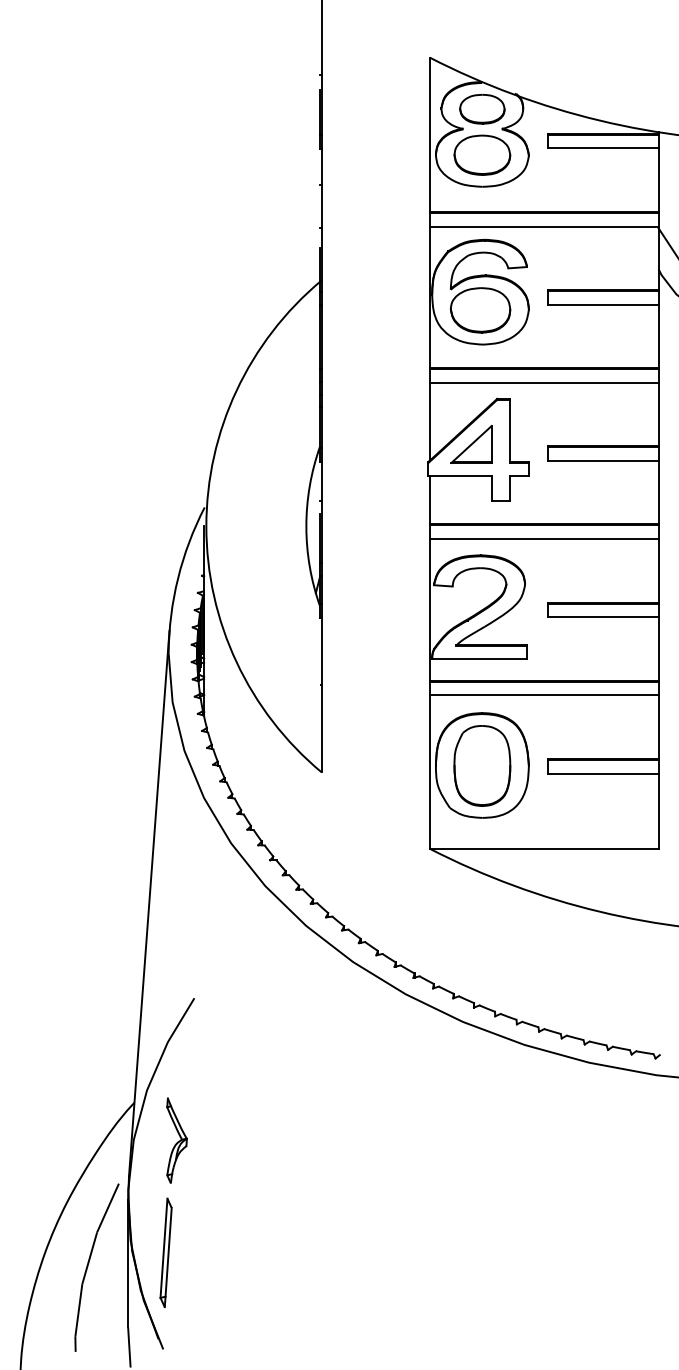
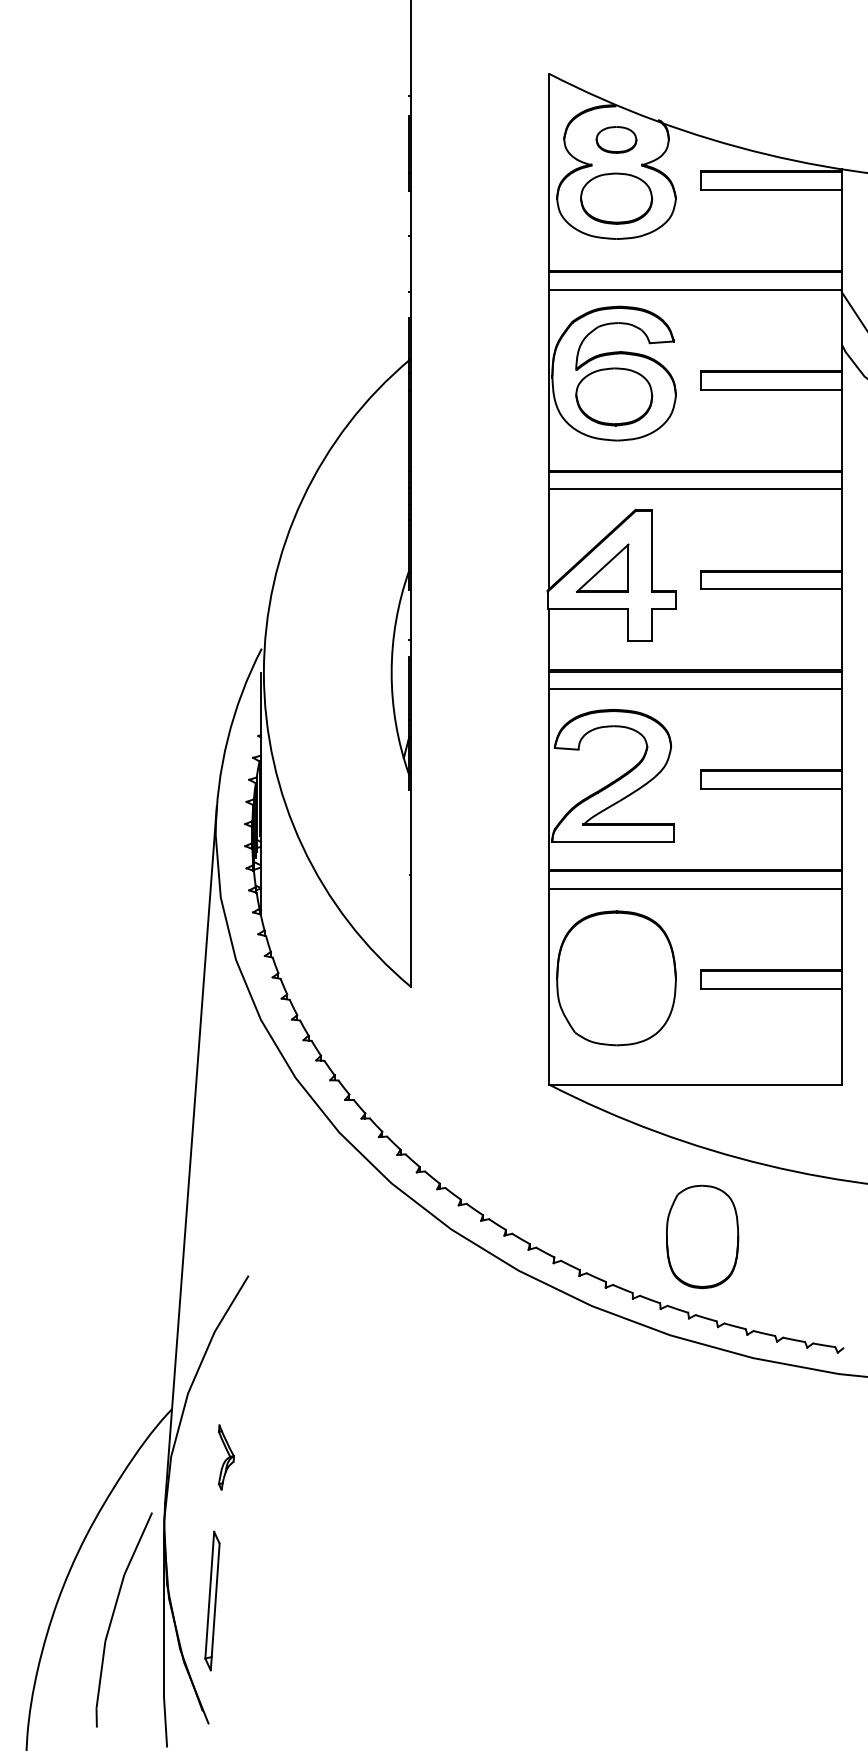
part: (482, 108) -> (616, 139), size x0.7
part: (482, 765) -> (702, 1236), moved
part: (177, 1140) -> (226, 1457), size x0.6

